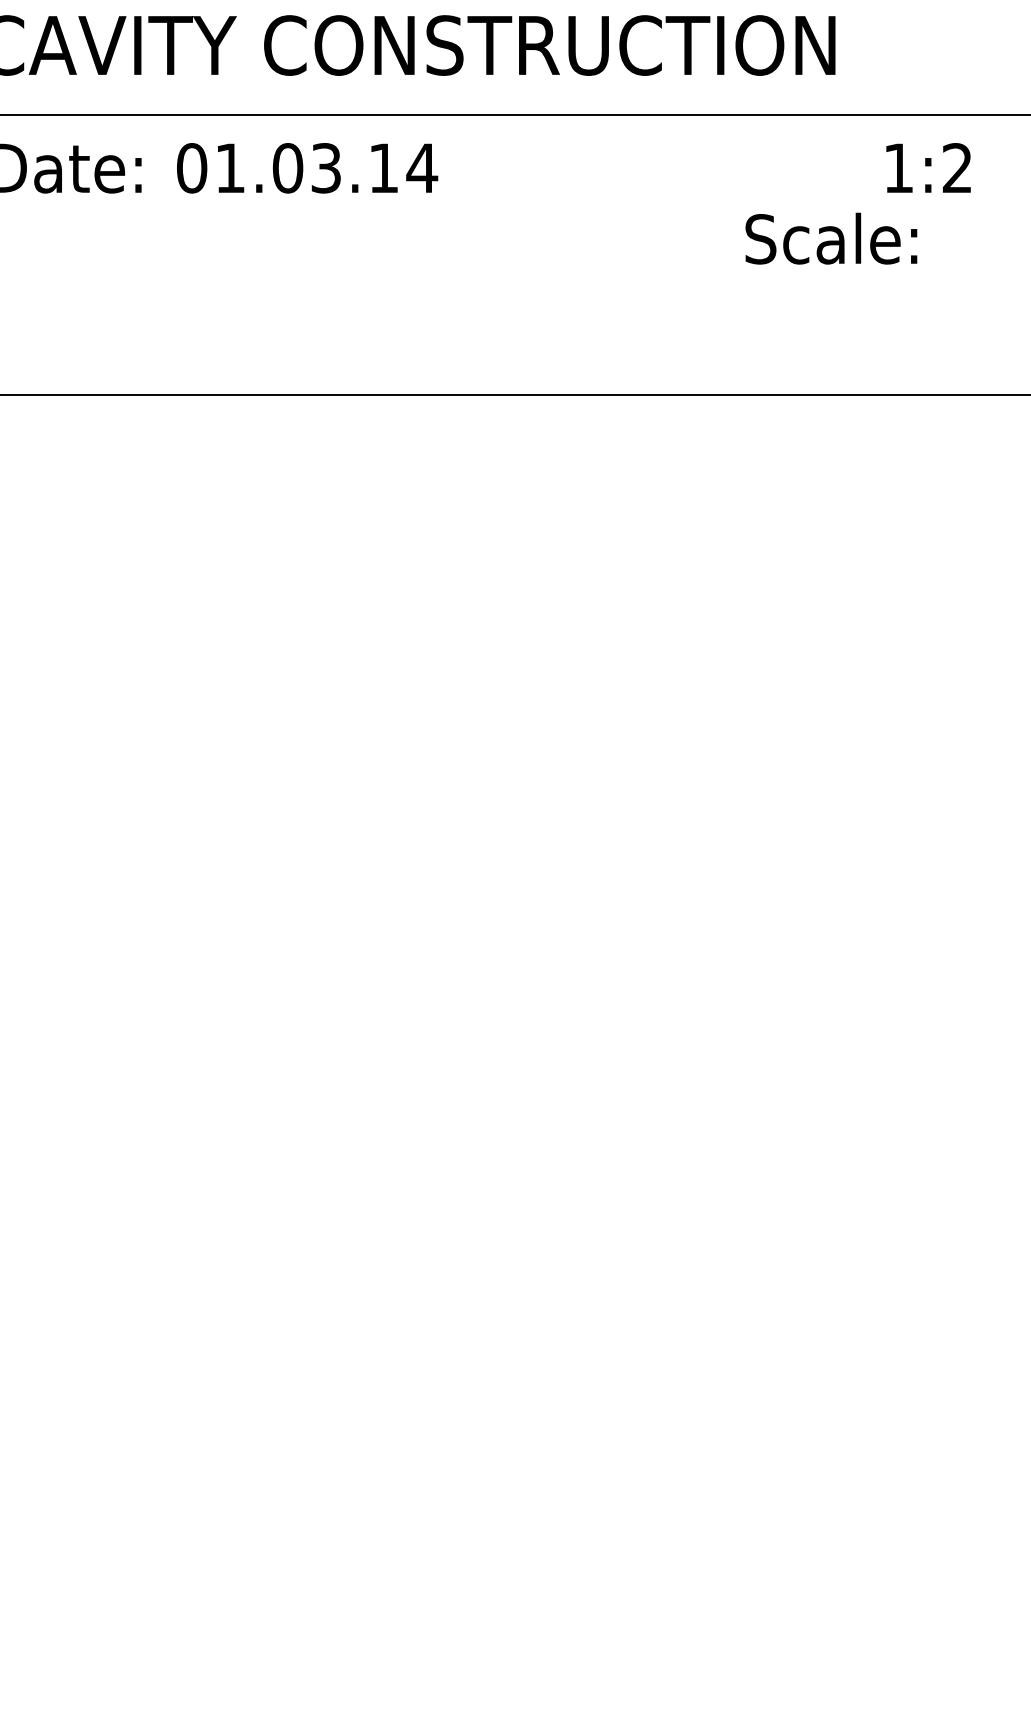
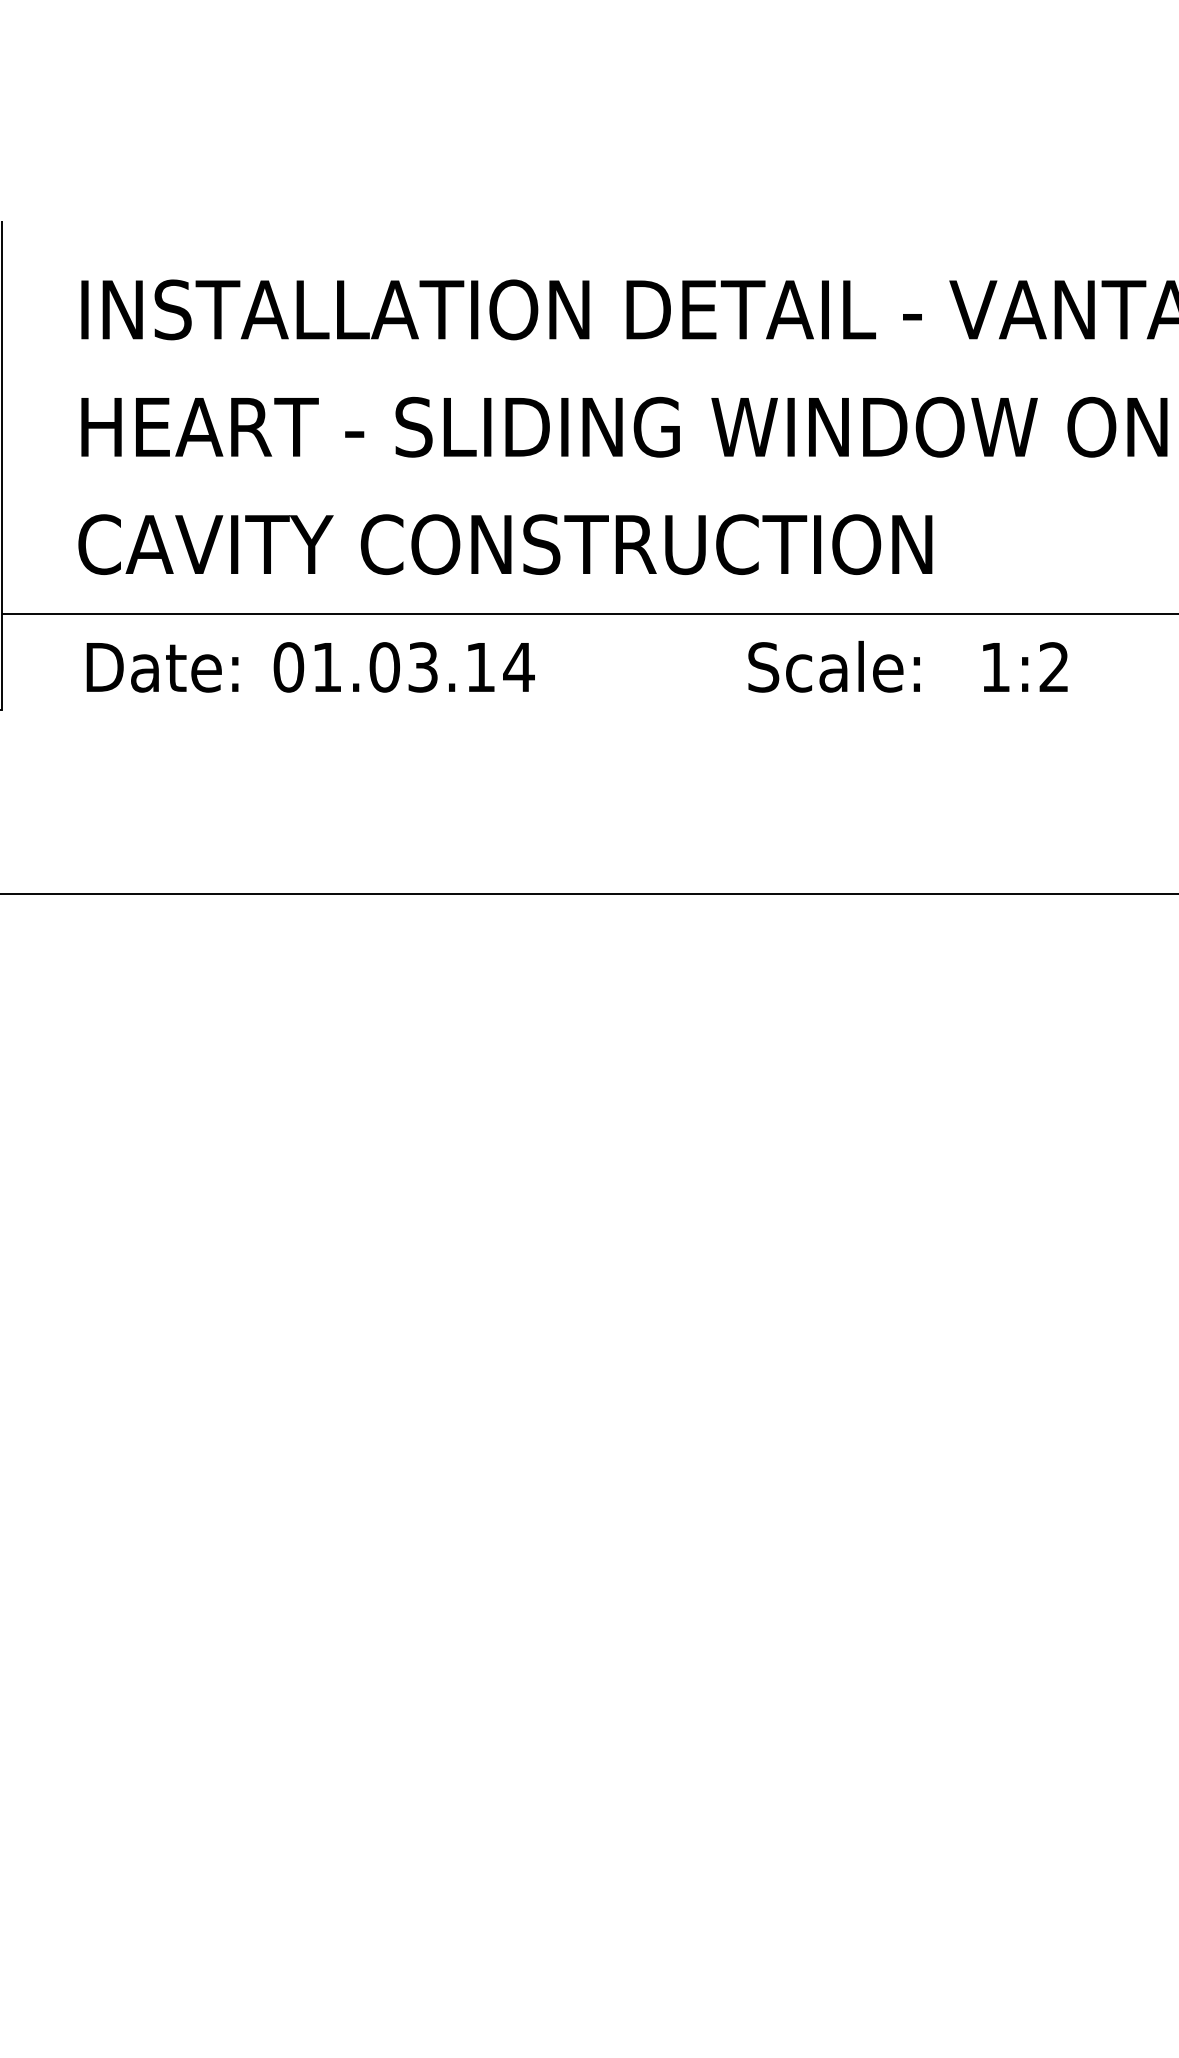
text: (830, 238) -> (833, 666), moved

